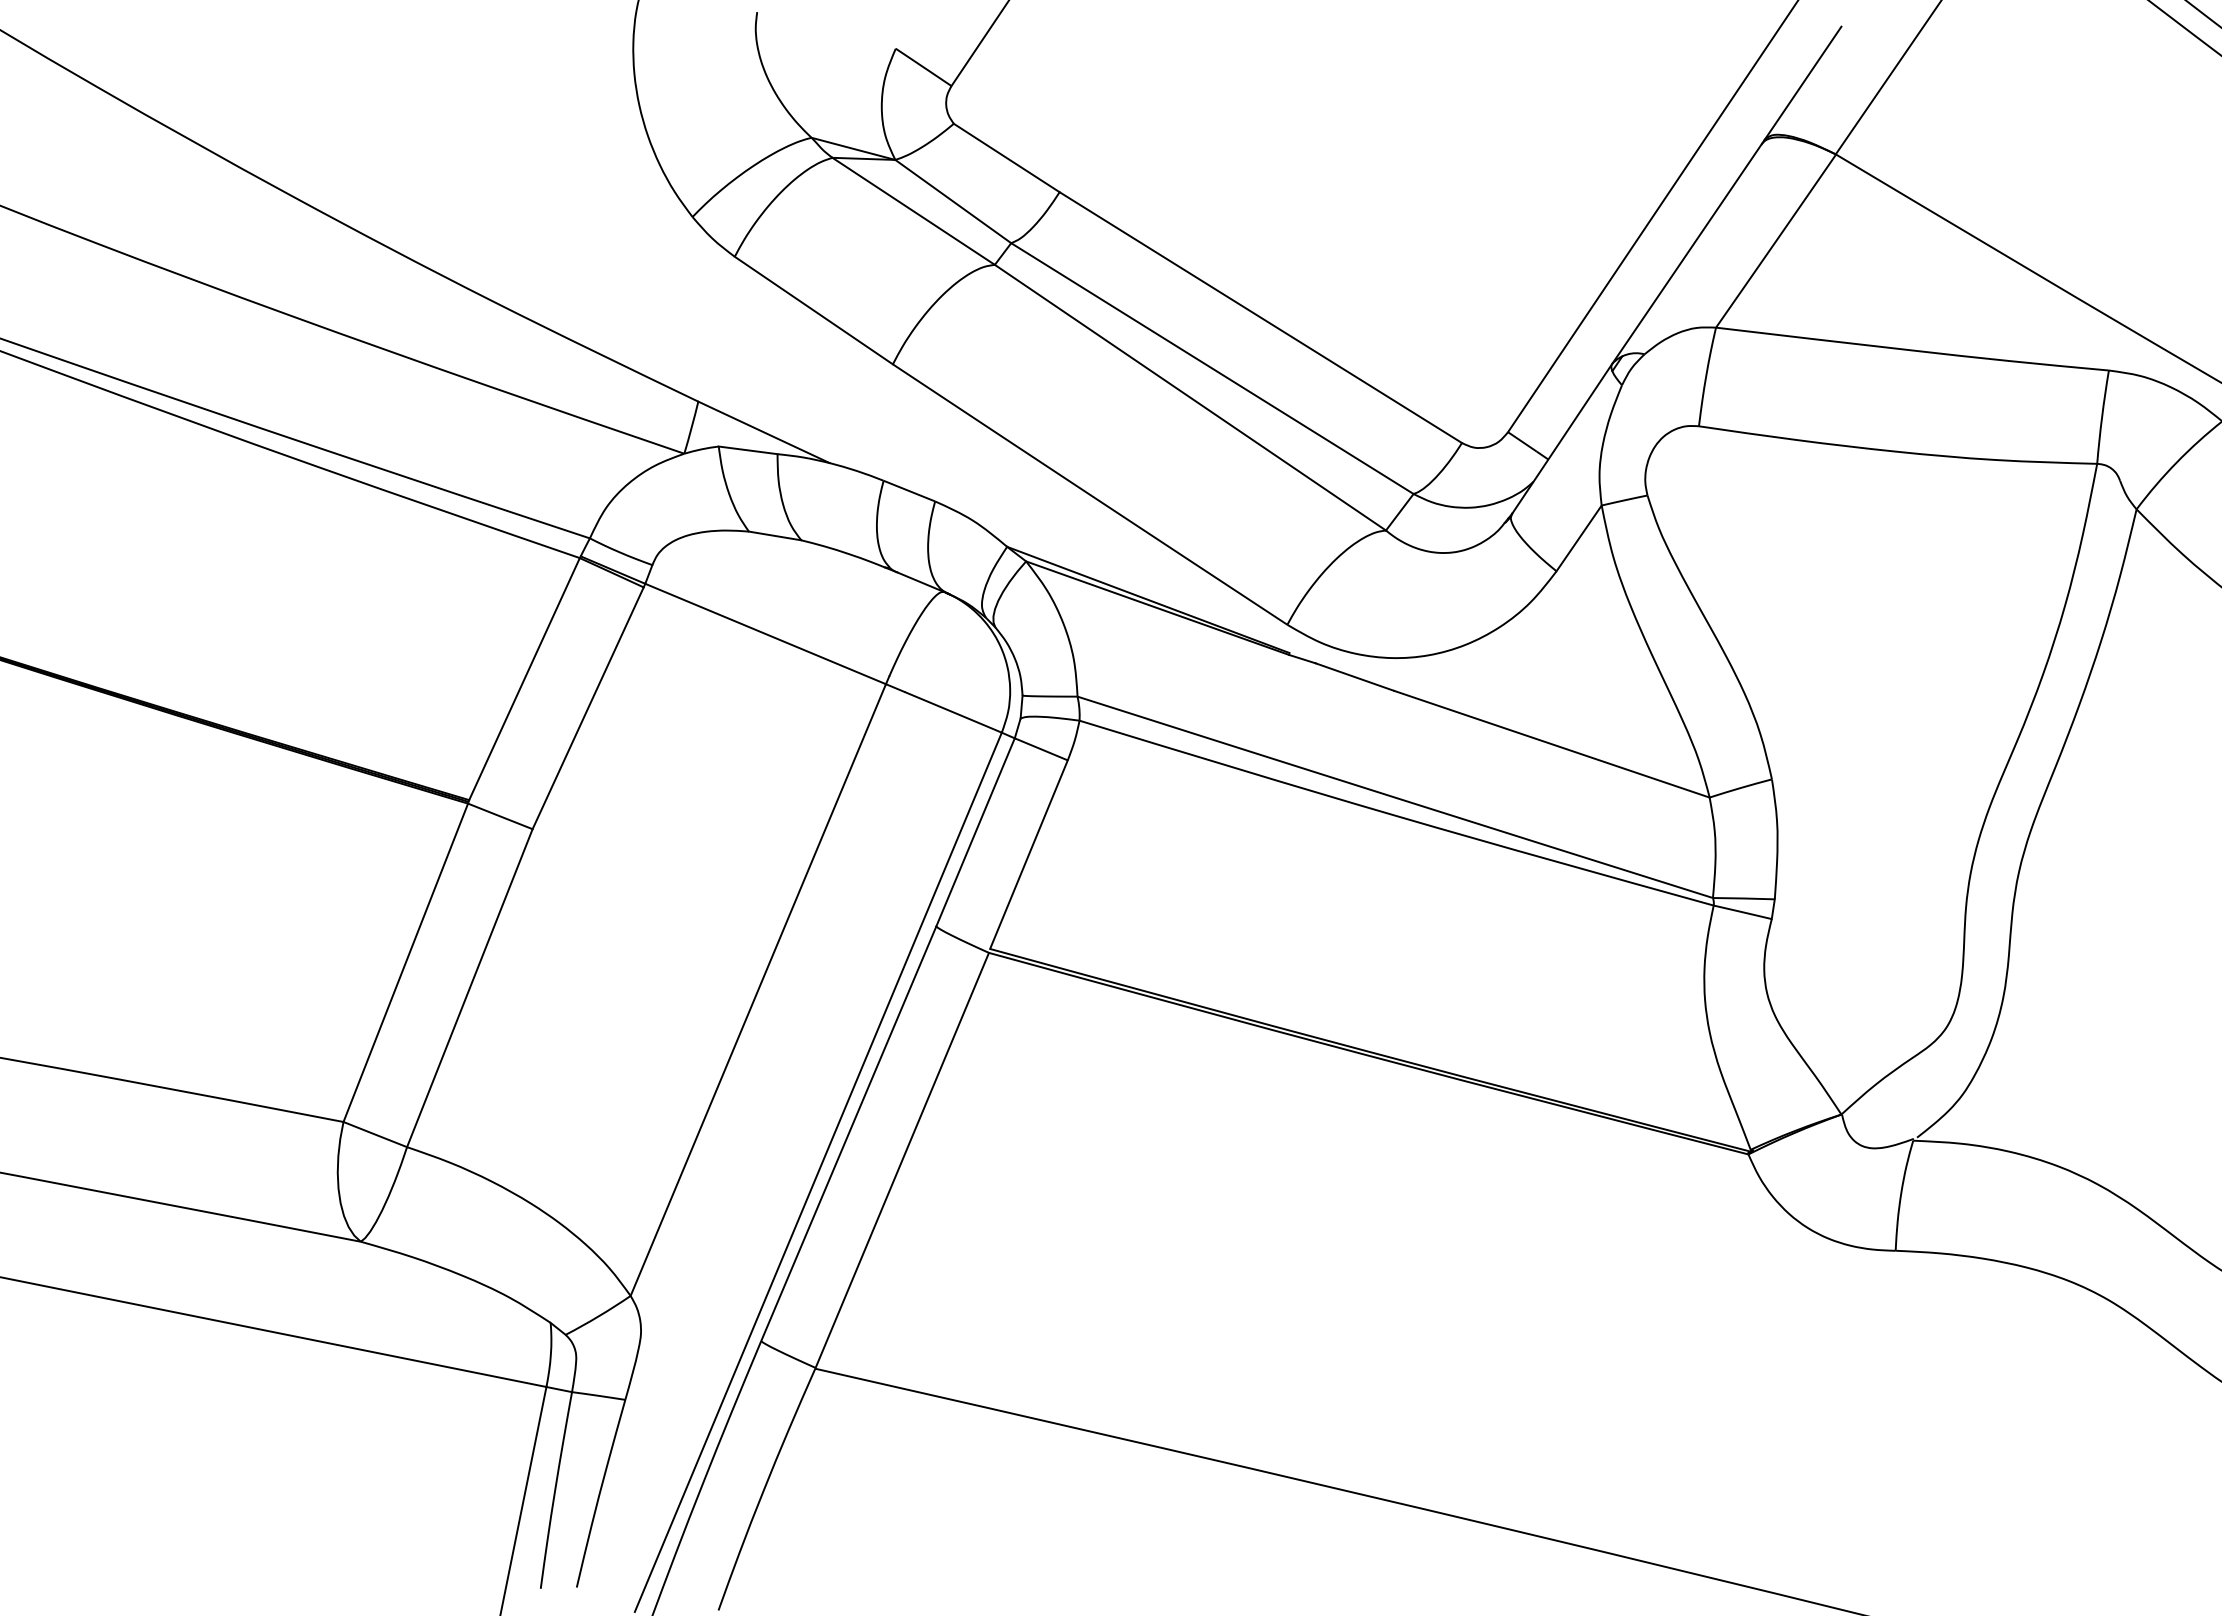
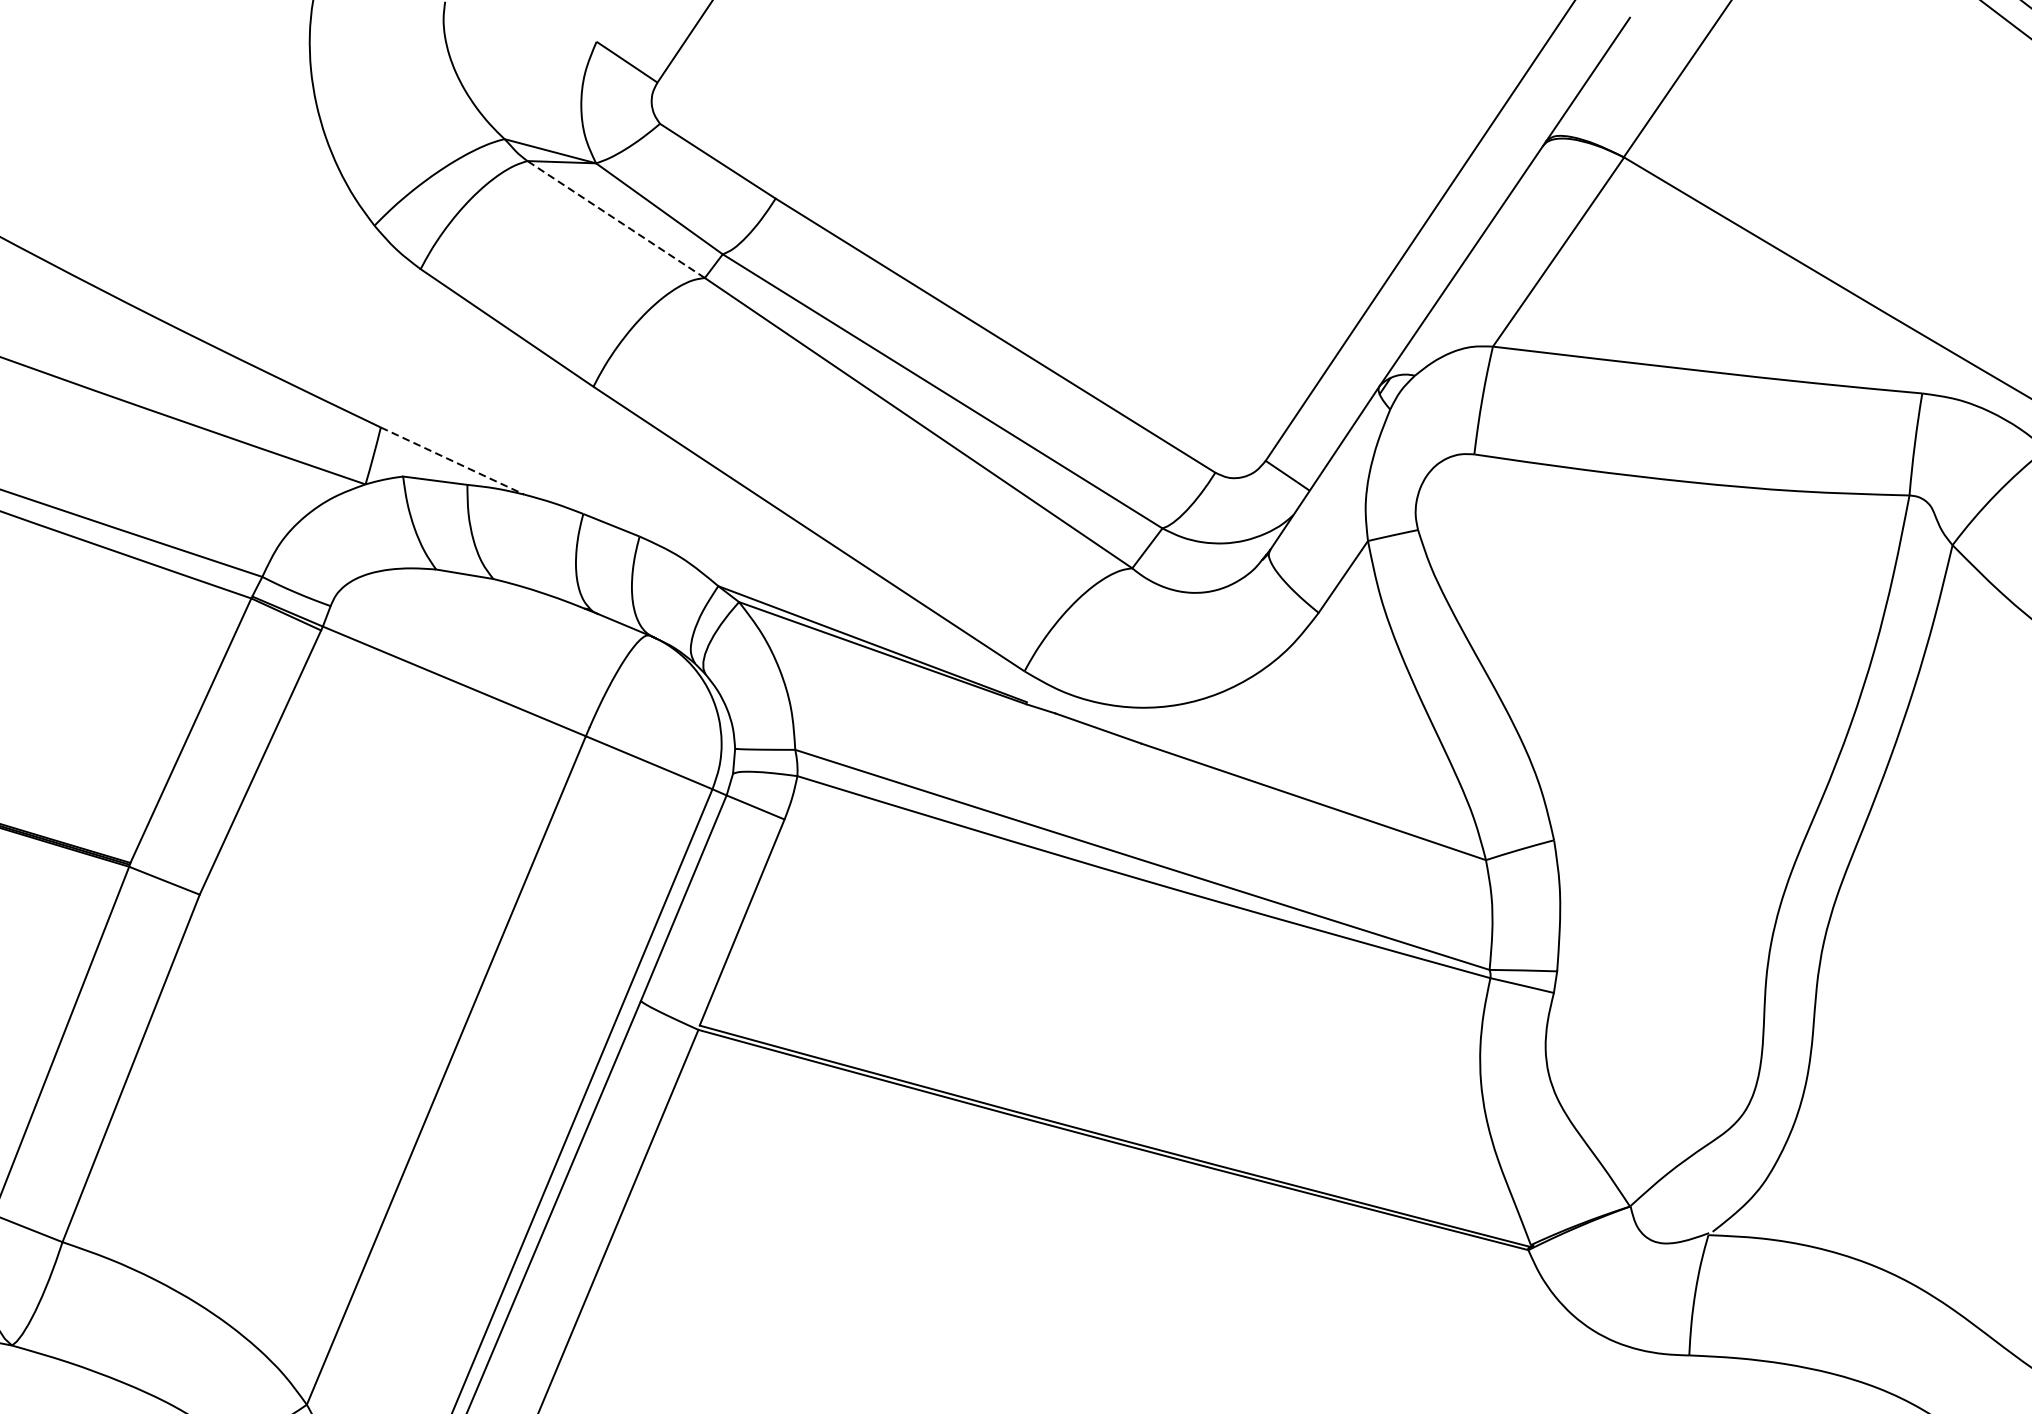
line: (913, 211) -> (615, 219), solid -> dashed
line: (764, 432) -> (453, 461), solid -> dashed

